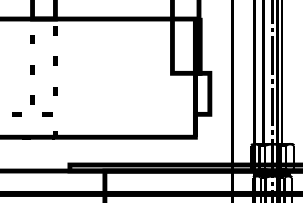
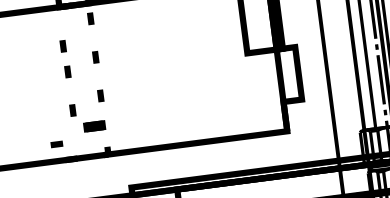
line: (32, 39) -> (63, 46), moved
line: (16, 114) -> (56, 144), moved
part: (47, 114) -> (94, 126), size x1.6

